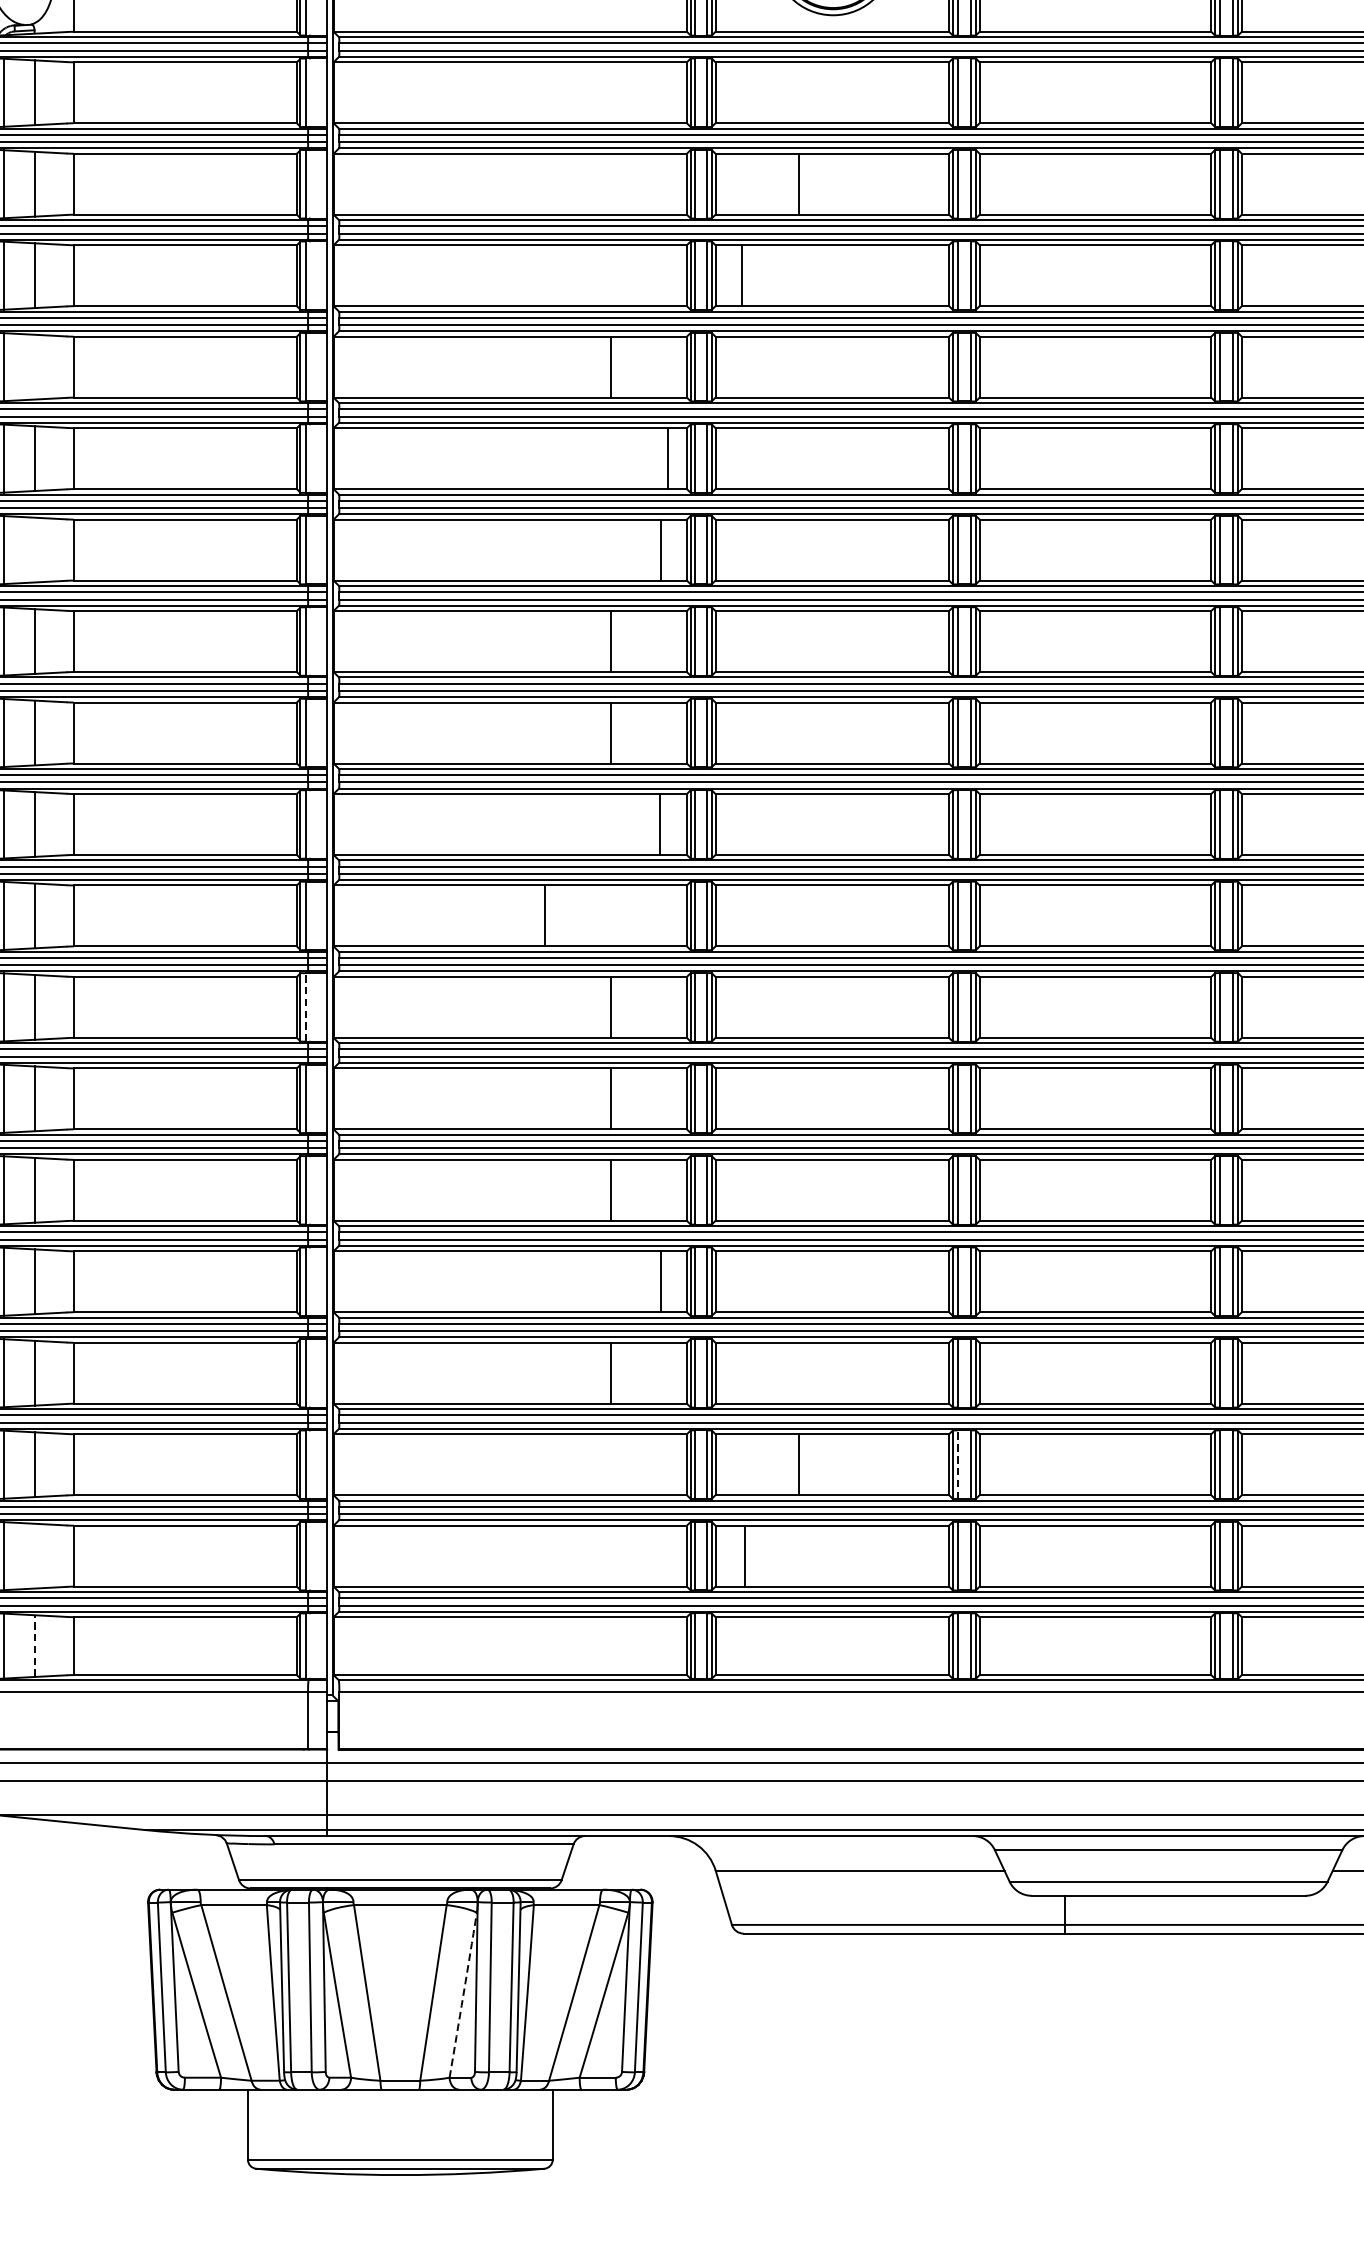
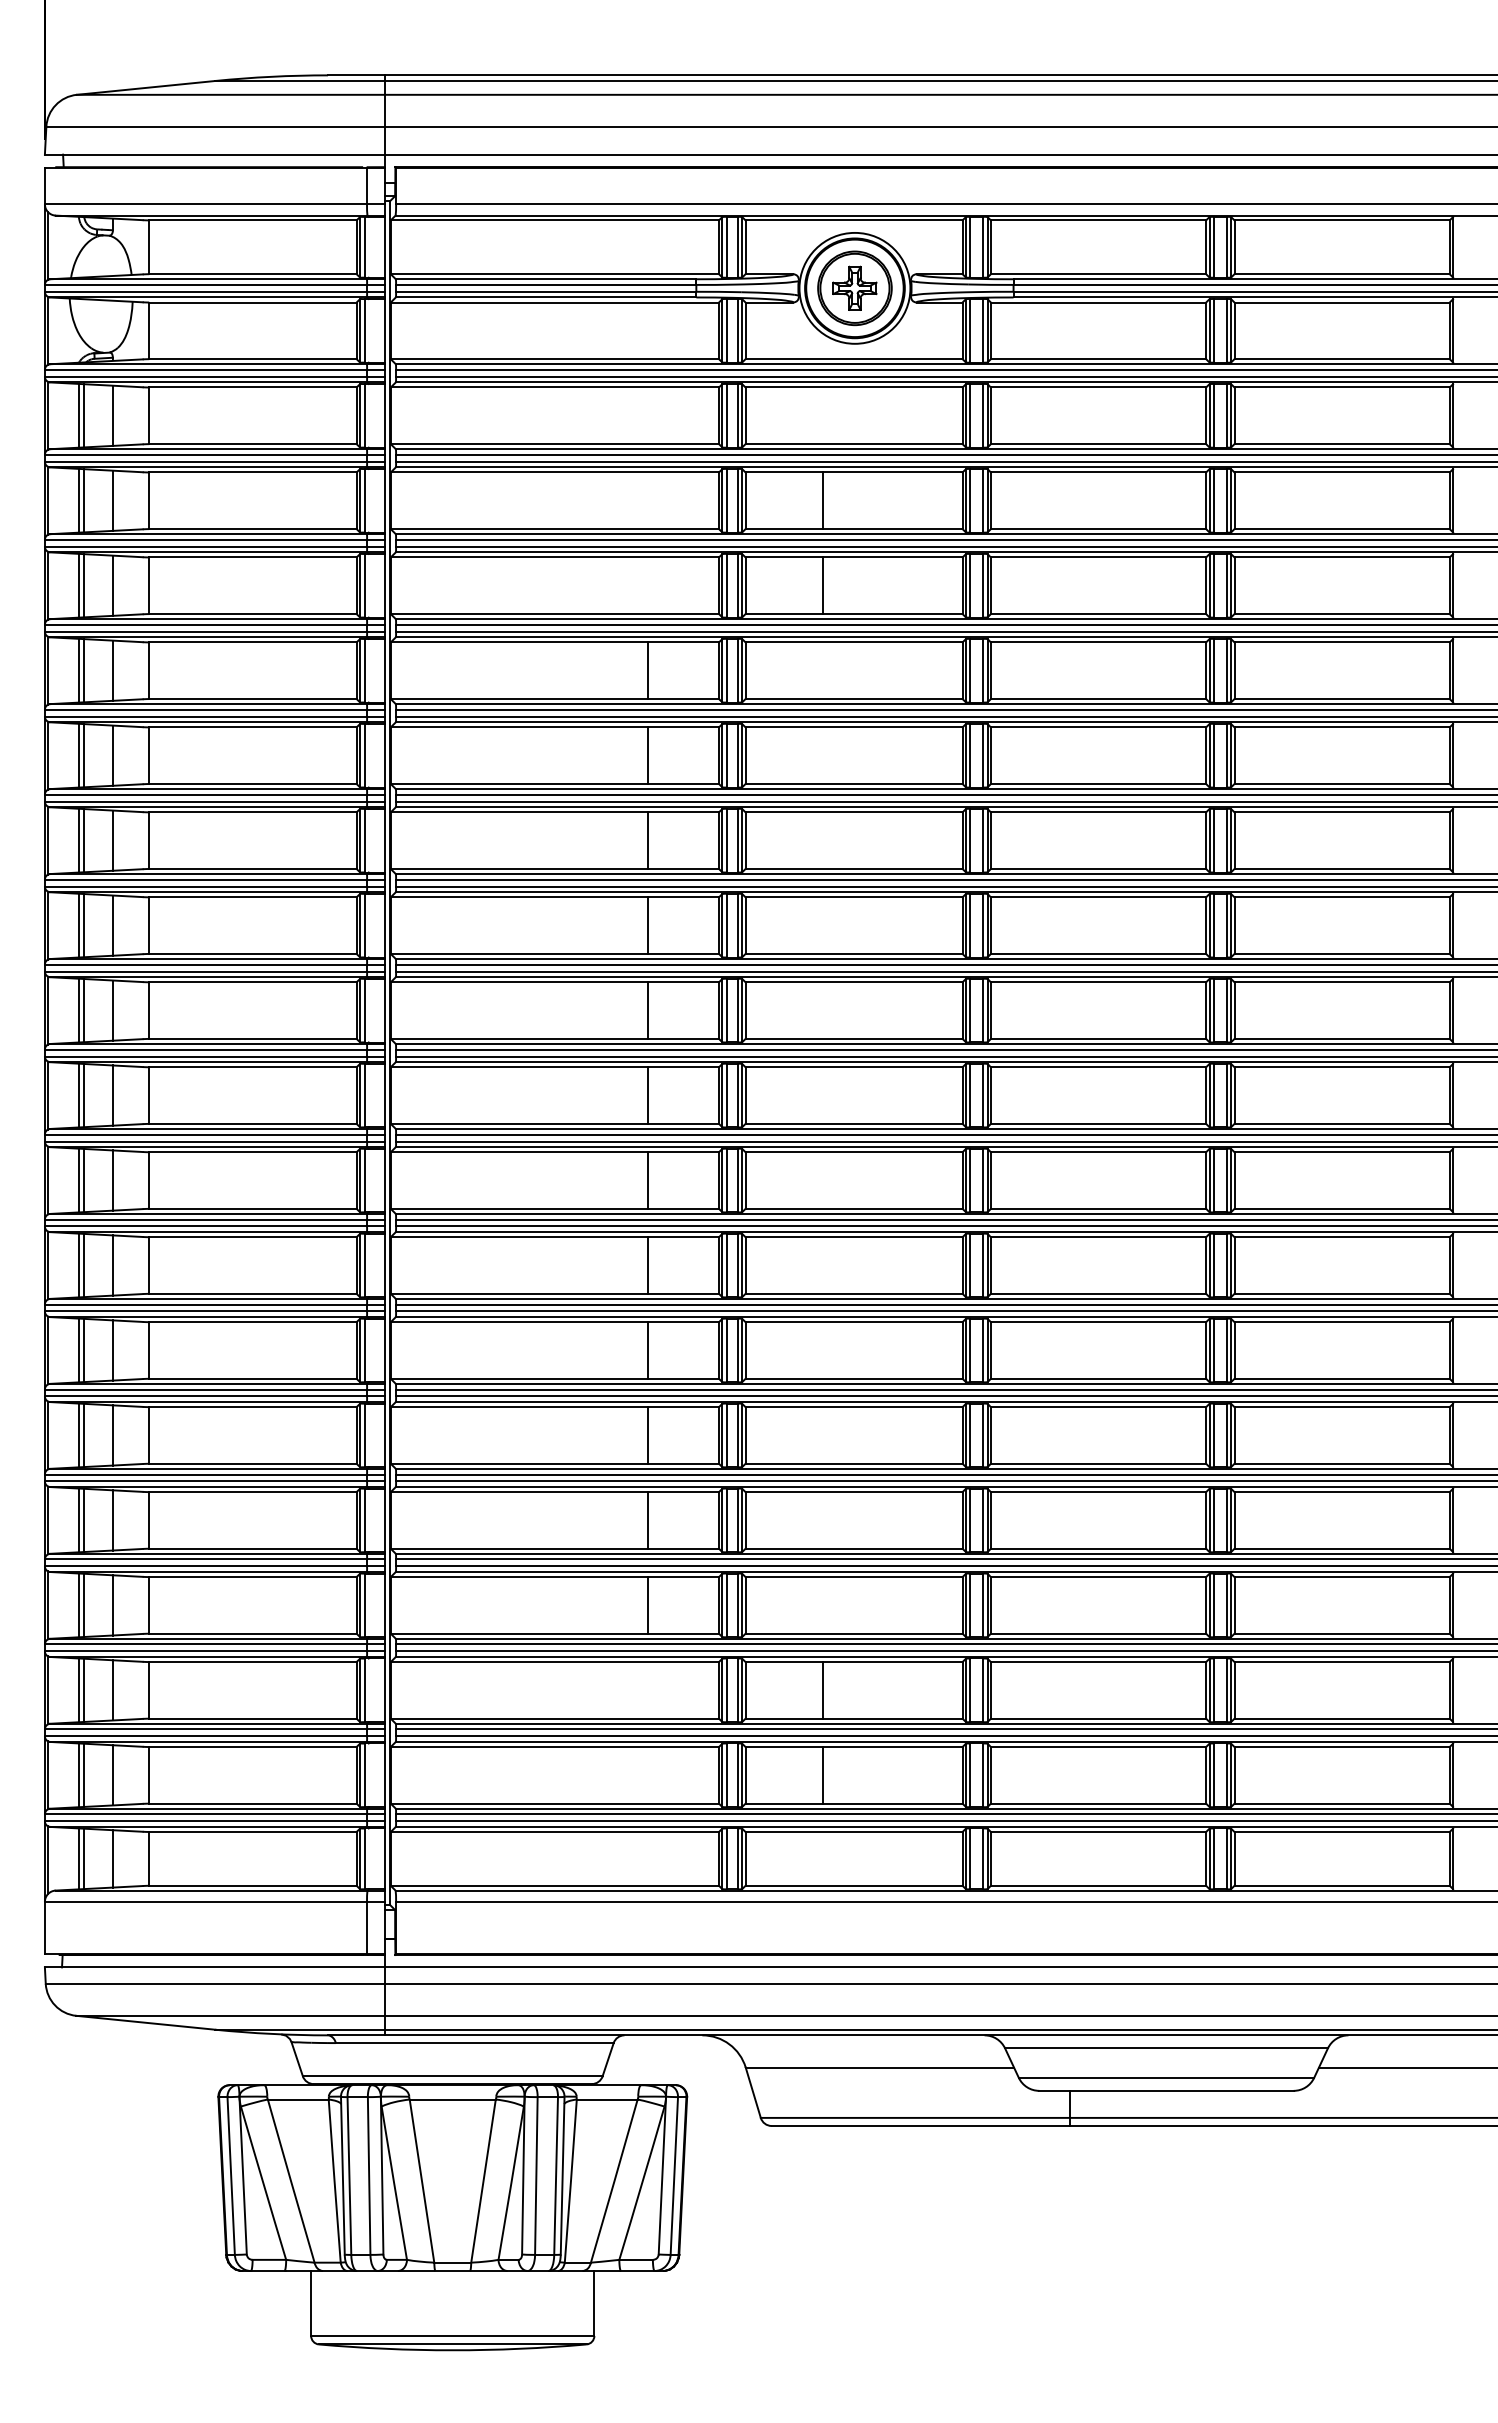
line: (742, 275) -> (823, 585), moved
line: (34, 366) -> (112, 670), added
line: (668, 458) -> (648, 755), moved
line: (34, 549) -> (112, 840), added
line: (661, 549) -> (648, 840), moved
line: (660, 824) -> (648, 1095), moved
line: (545, 915) -> (648, 1180), moved
line: (306, 1007) -> (365, 1265), dashed -> solid
line: (661, 1281) -> (648, 1520), moved
line: (957, 1464) -> (970, 1690), dashed -> solid
line: (34, 1556) -> (112, 1775), added
line: (745, 1556) -> (823, 1775), moved
line: (34, 1645) -> (112, 1858), dashed -> solid
arc: (463, 1995) -> (511, 2183), dashed -> solid

